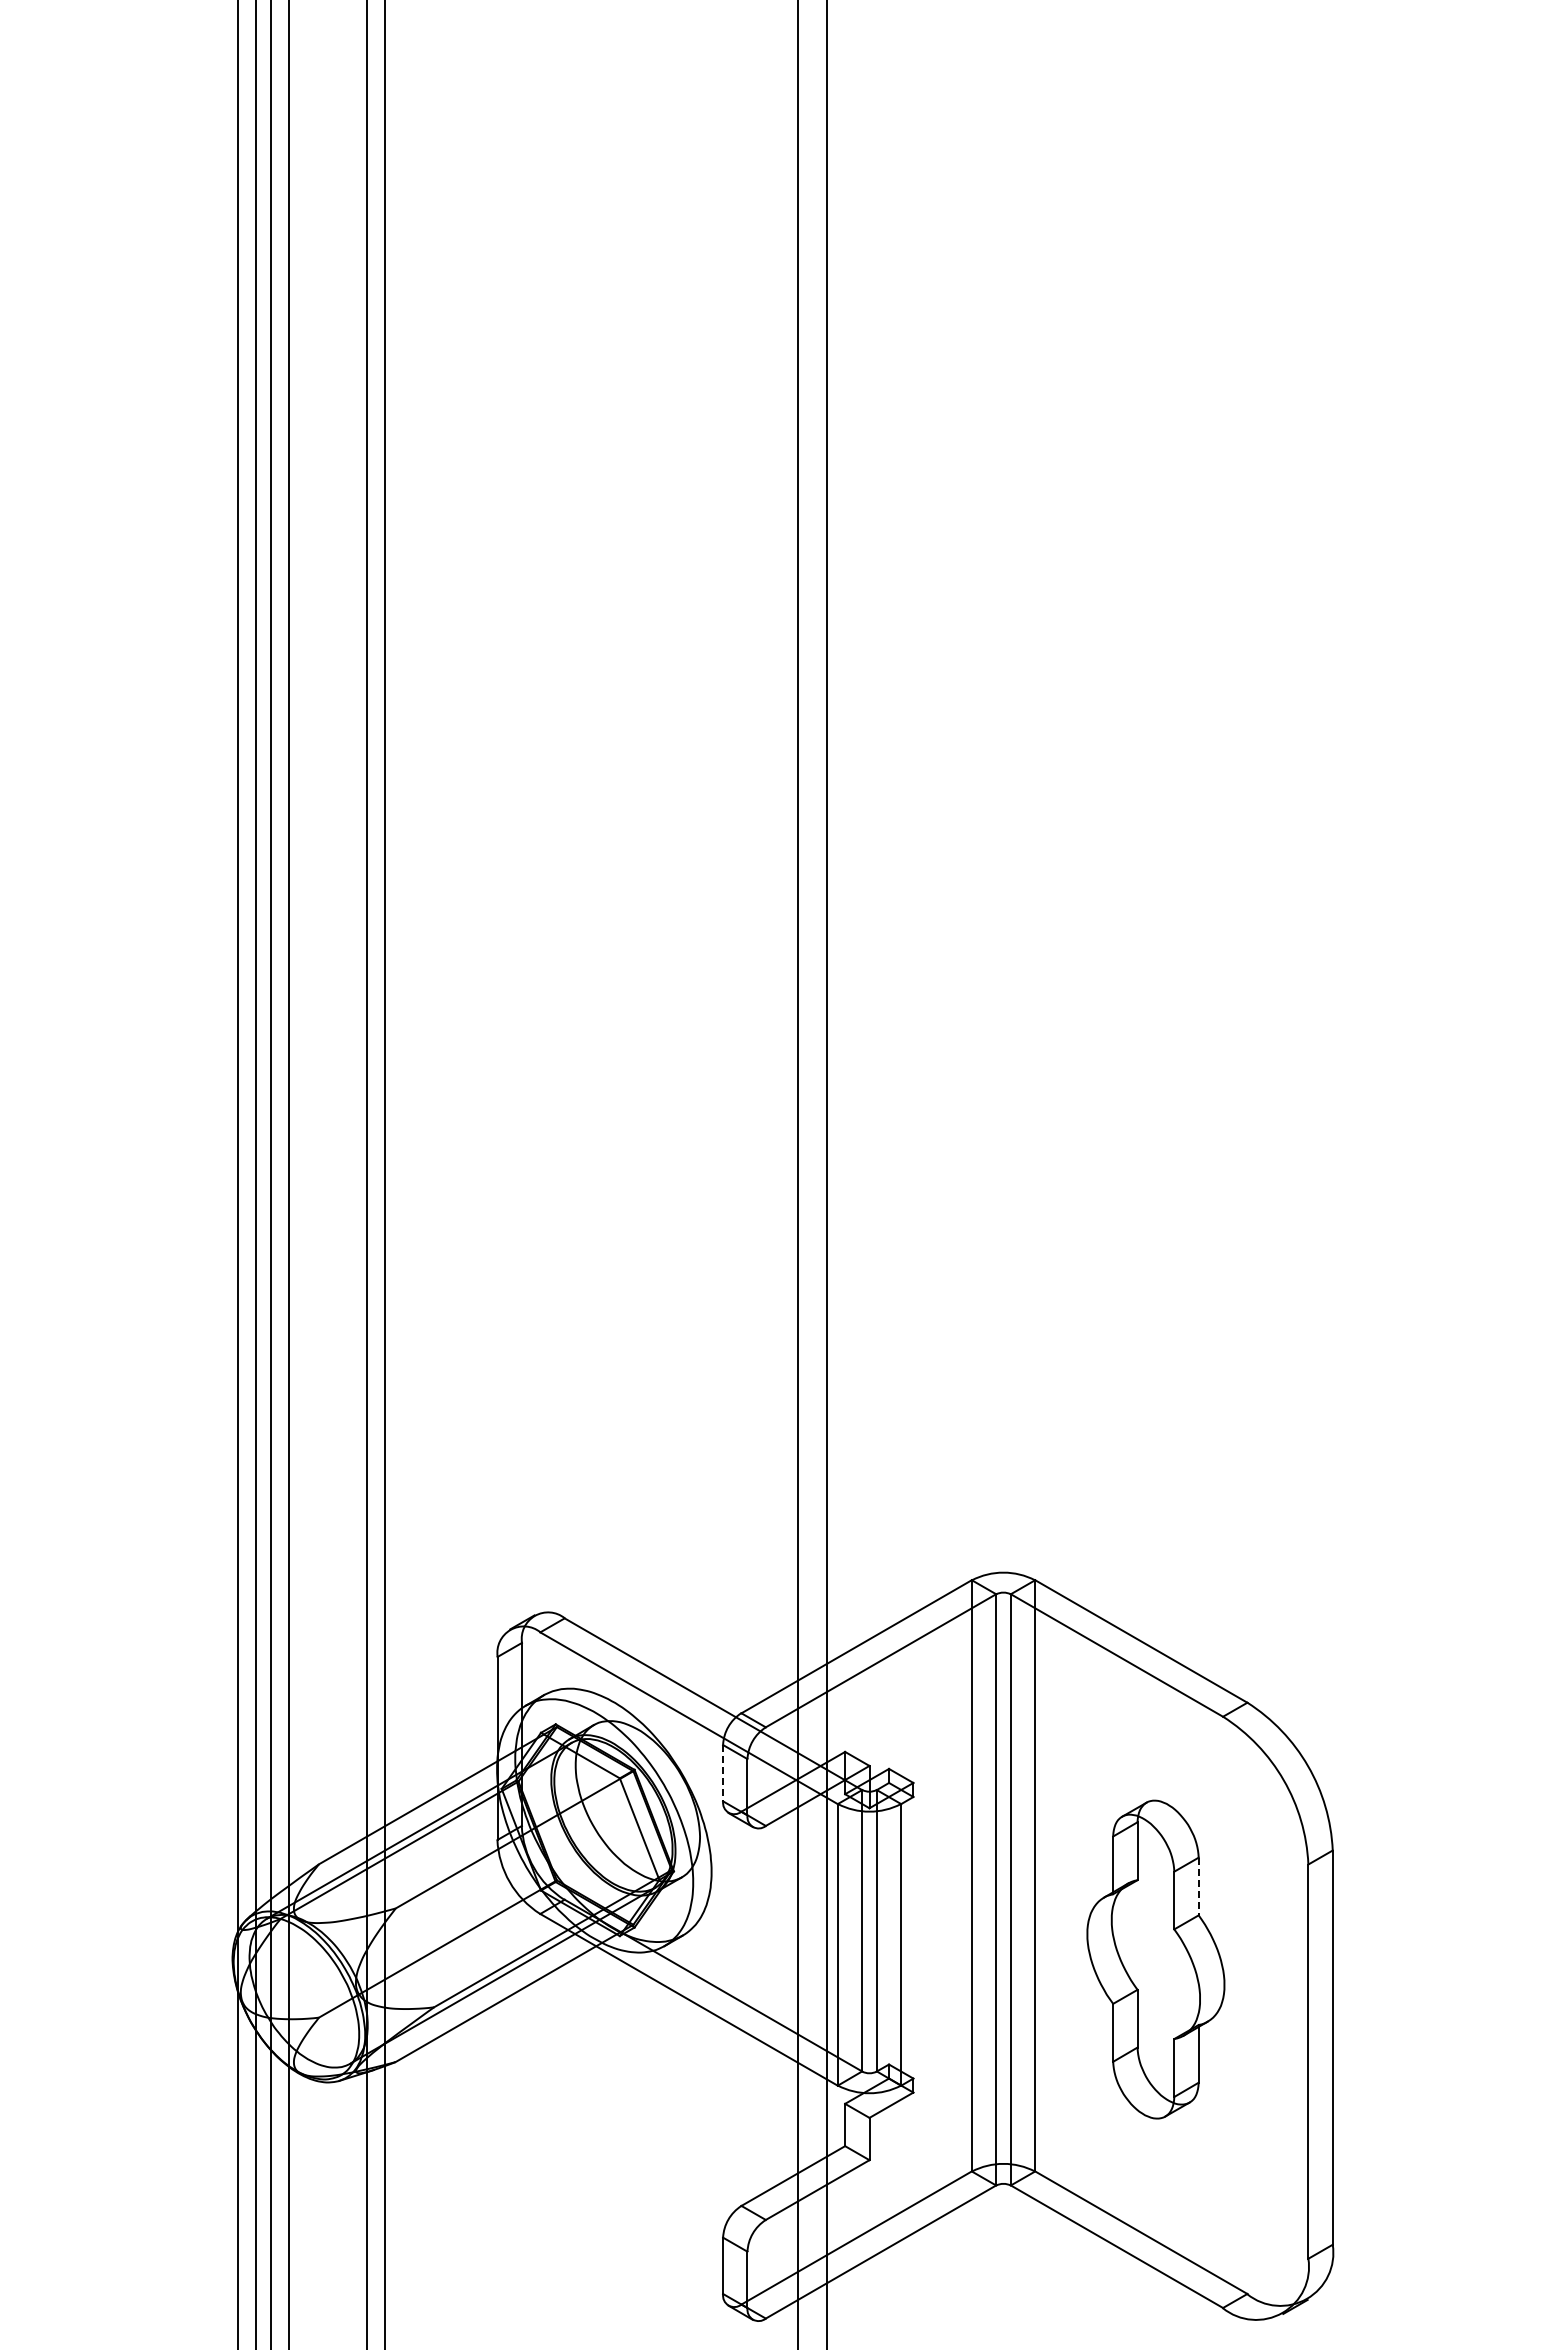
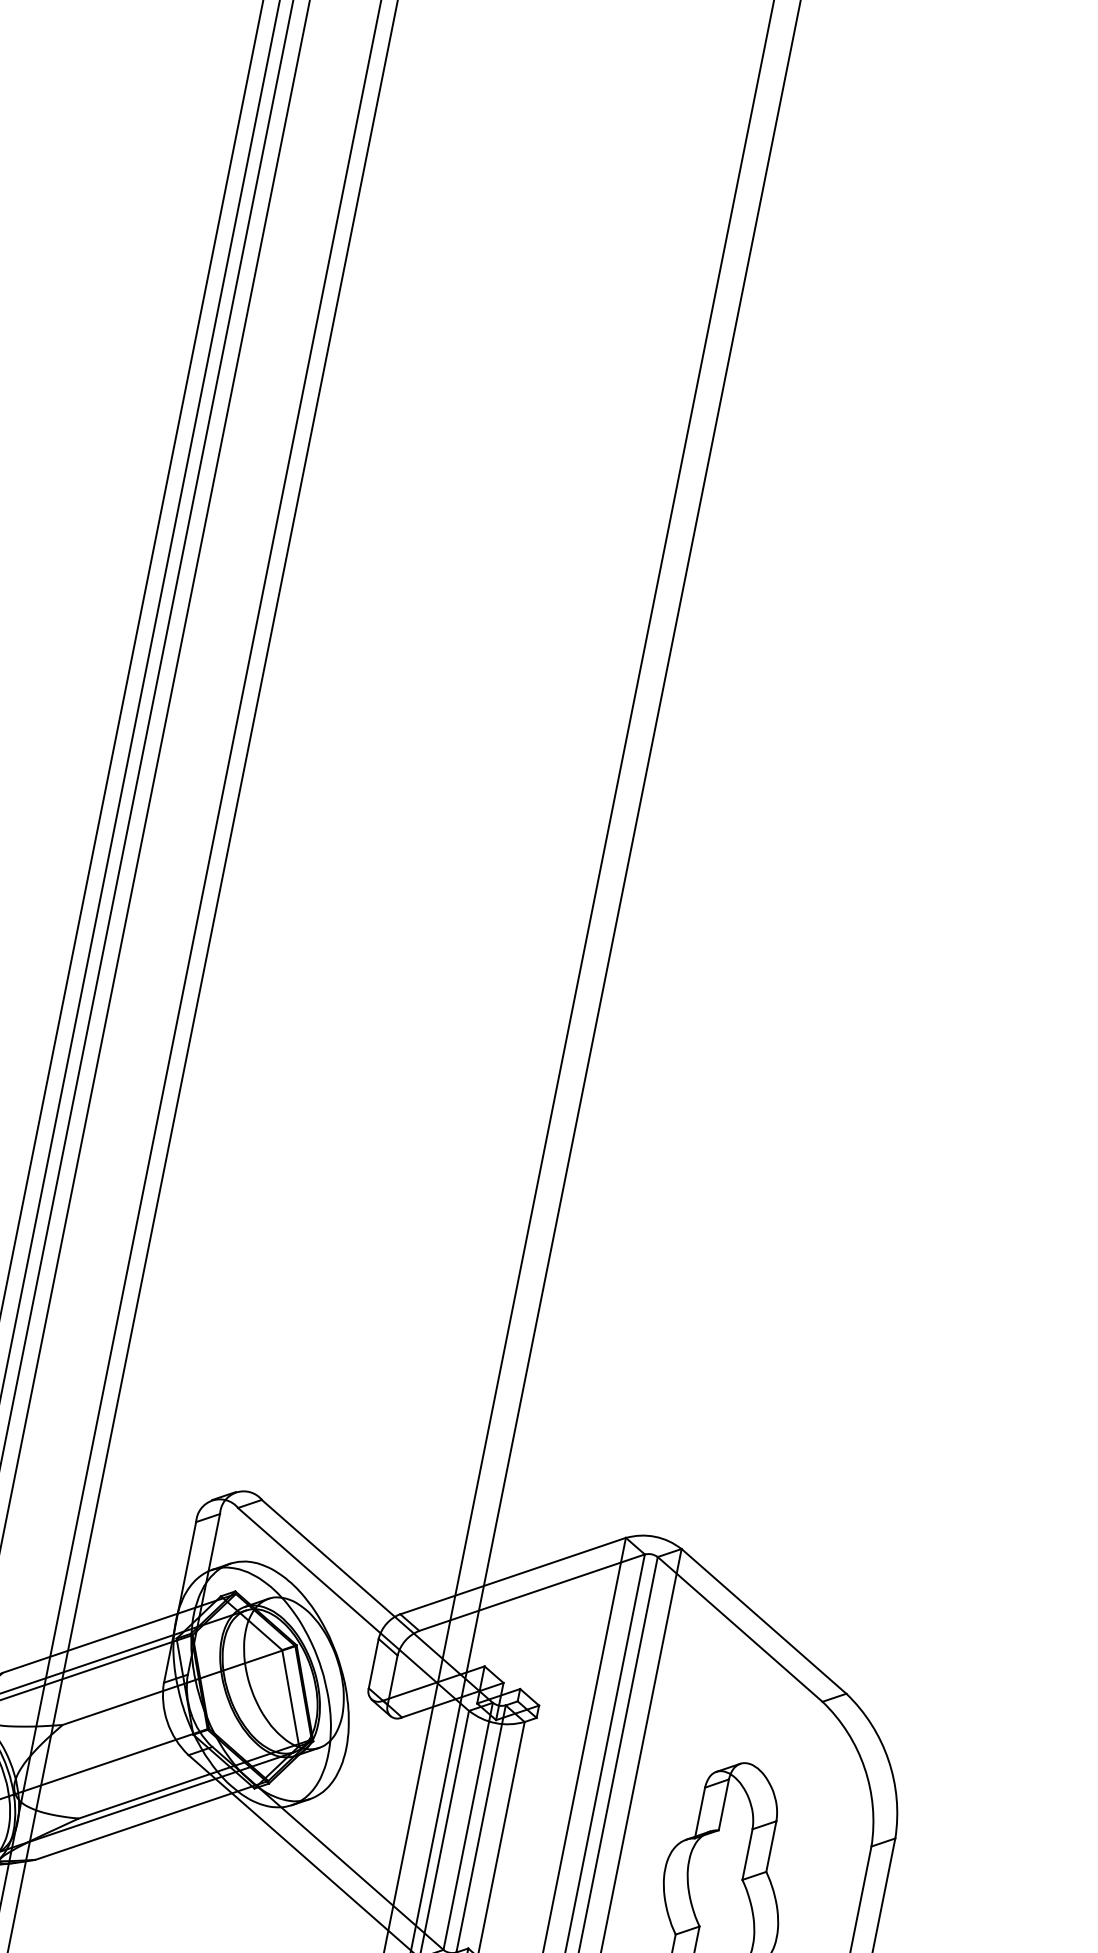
line: (723, 1773) -> (374, 1663), dashed -> solid
line: (1198, 1886) -> (771, 1846), dashed -> solid

